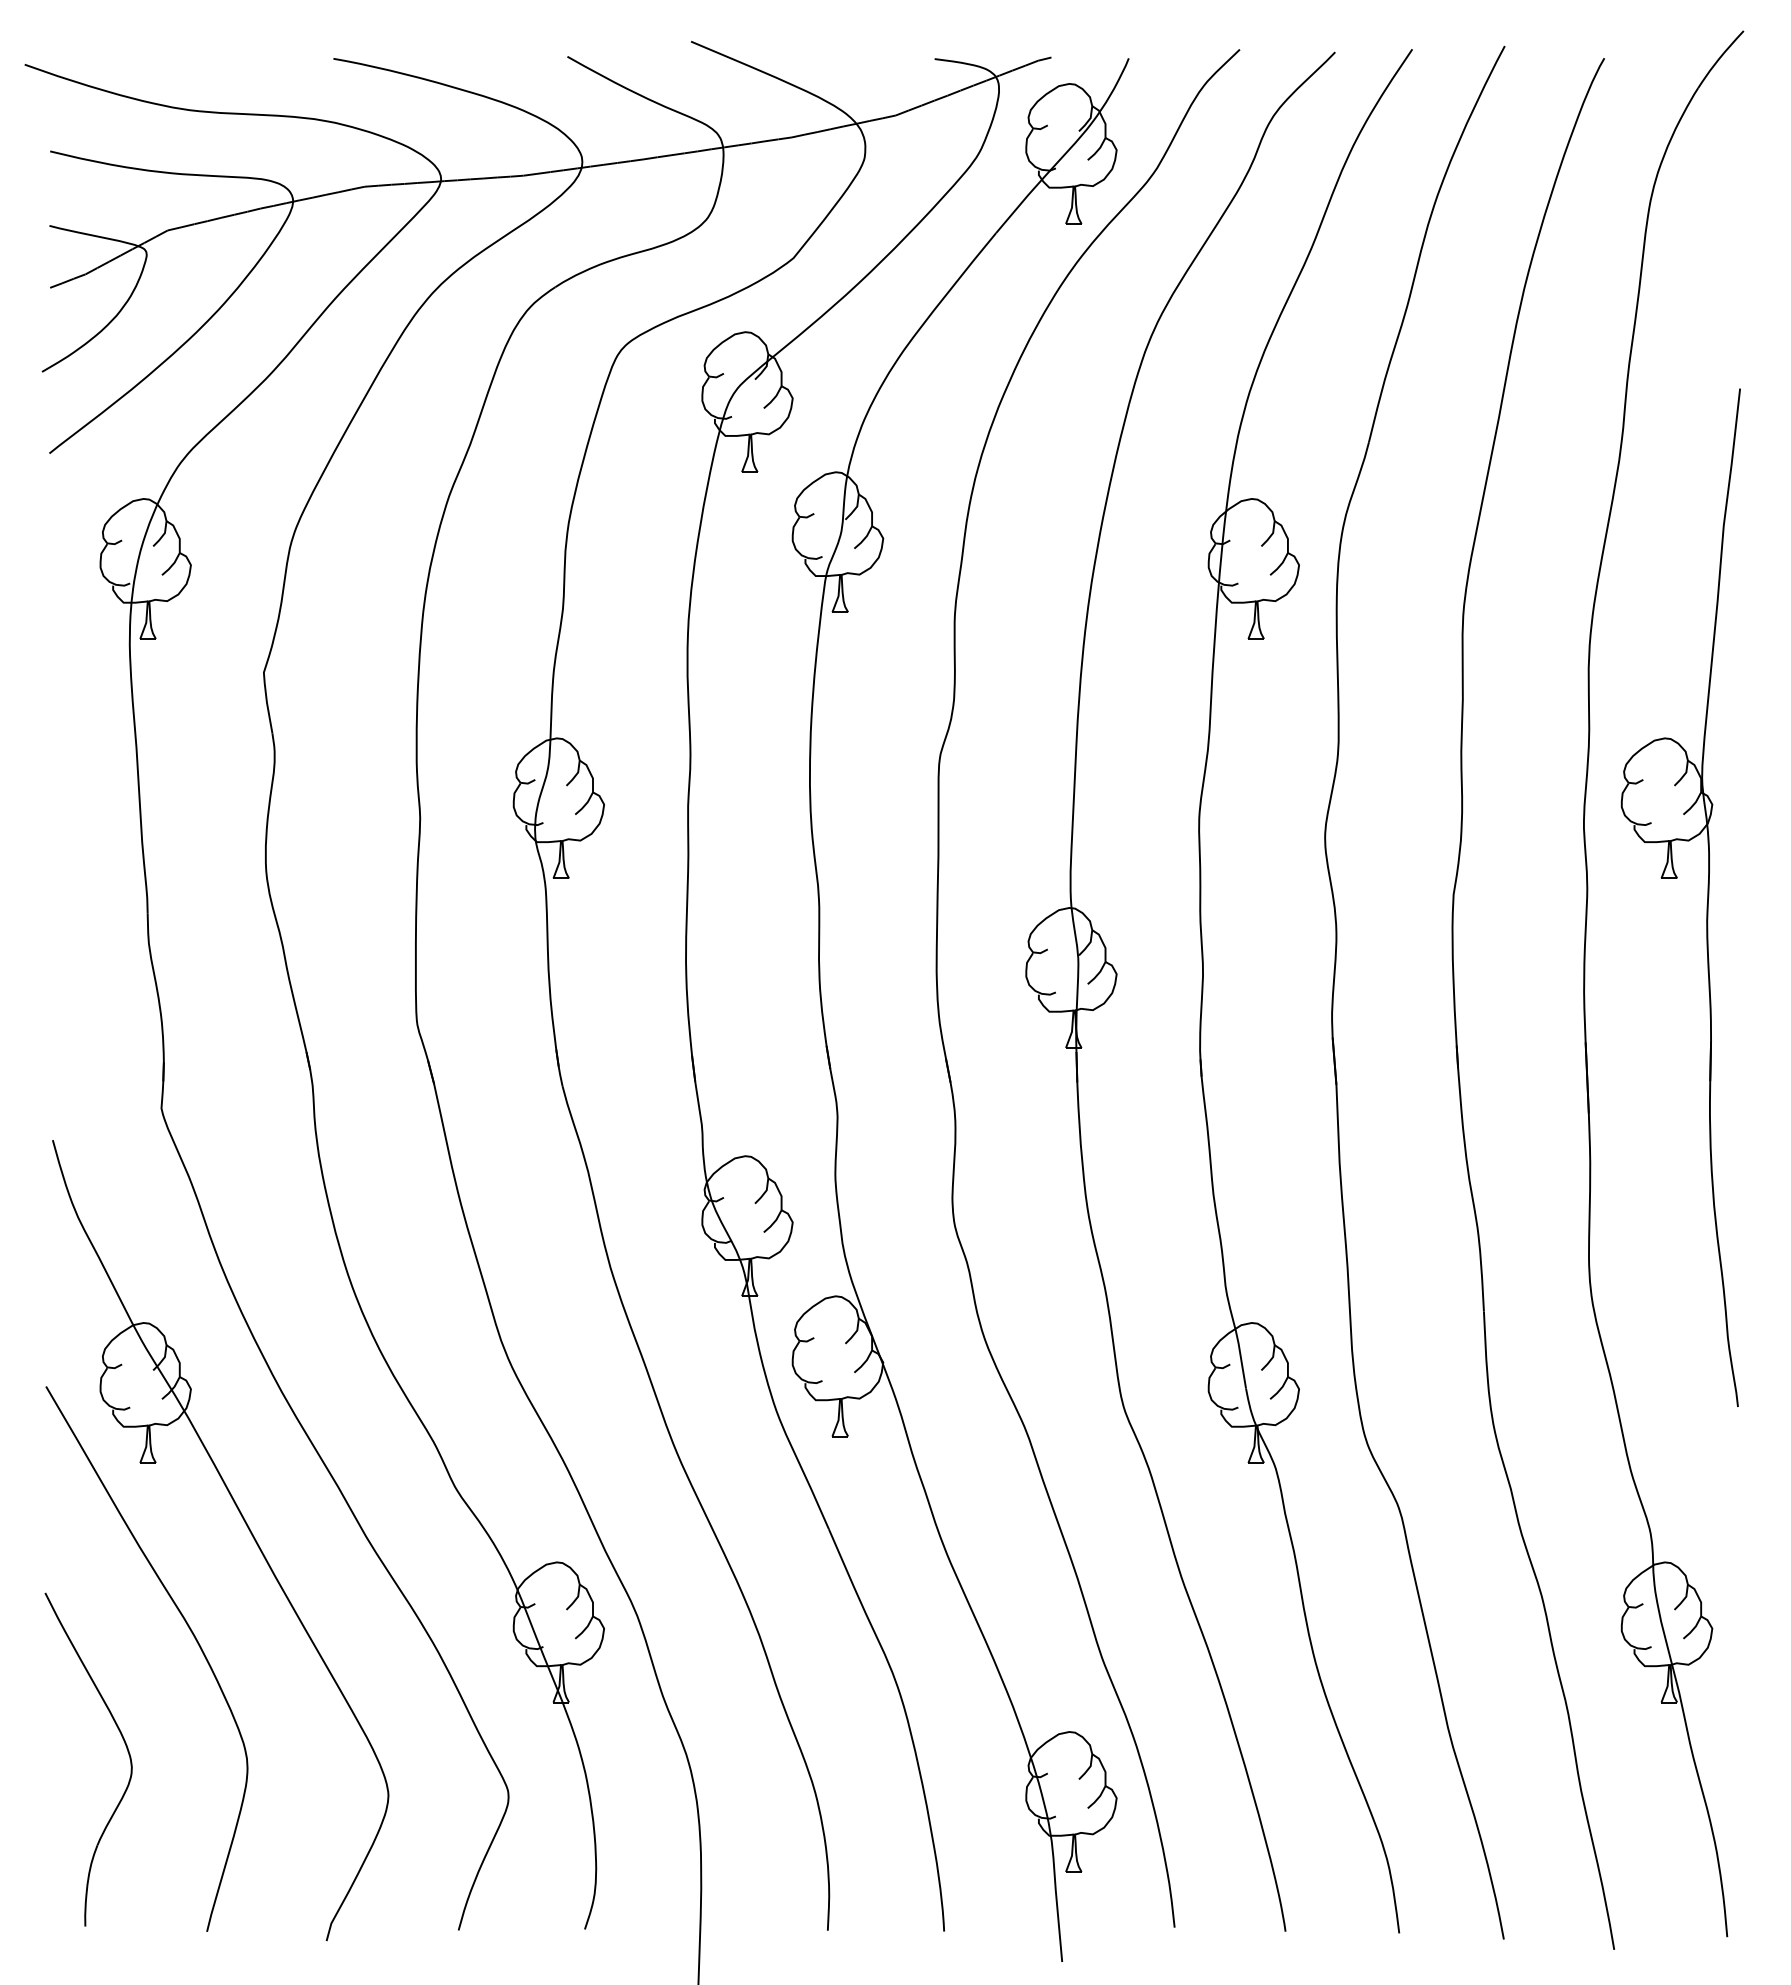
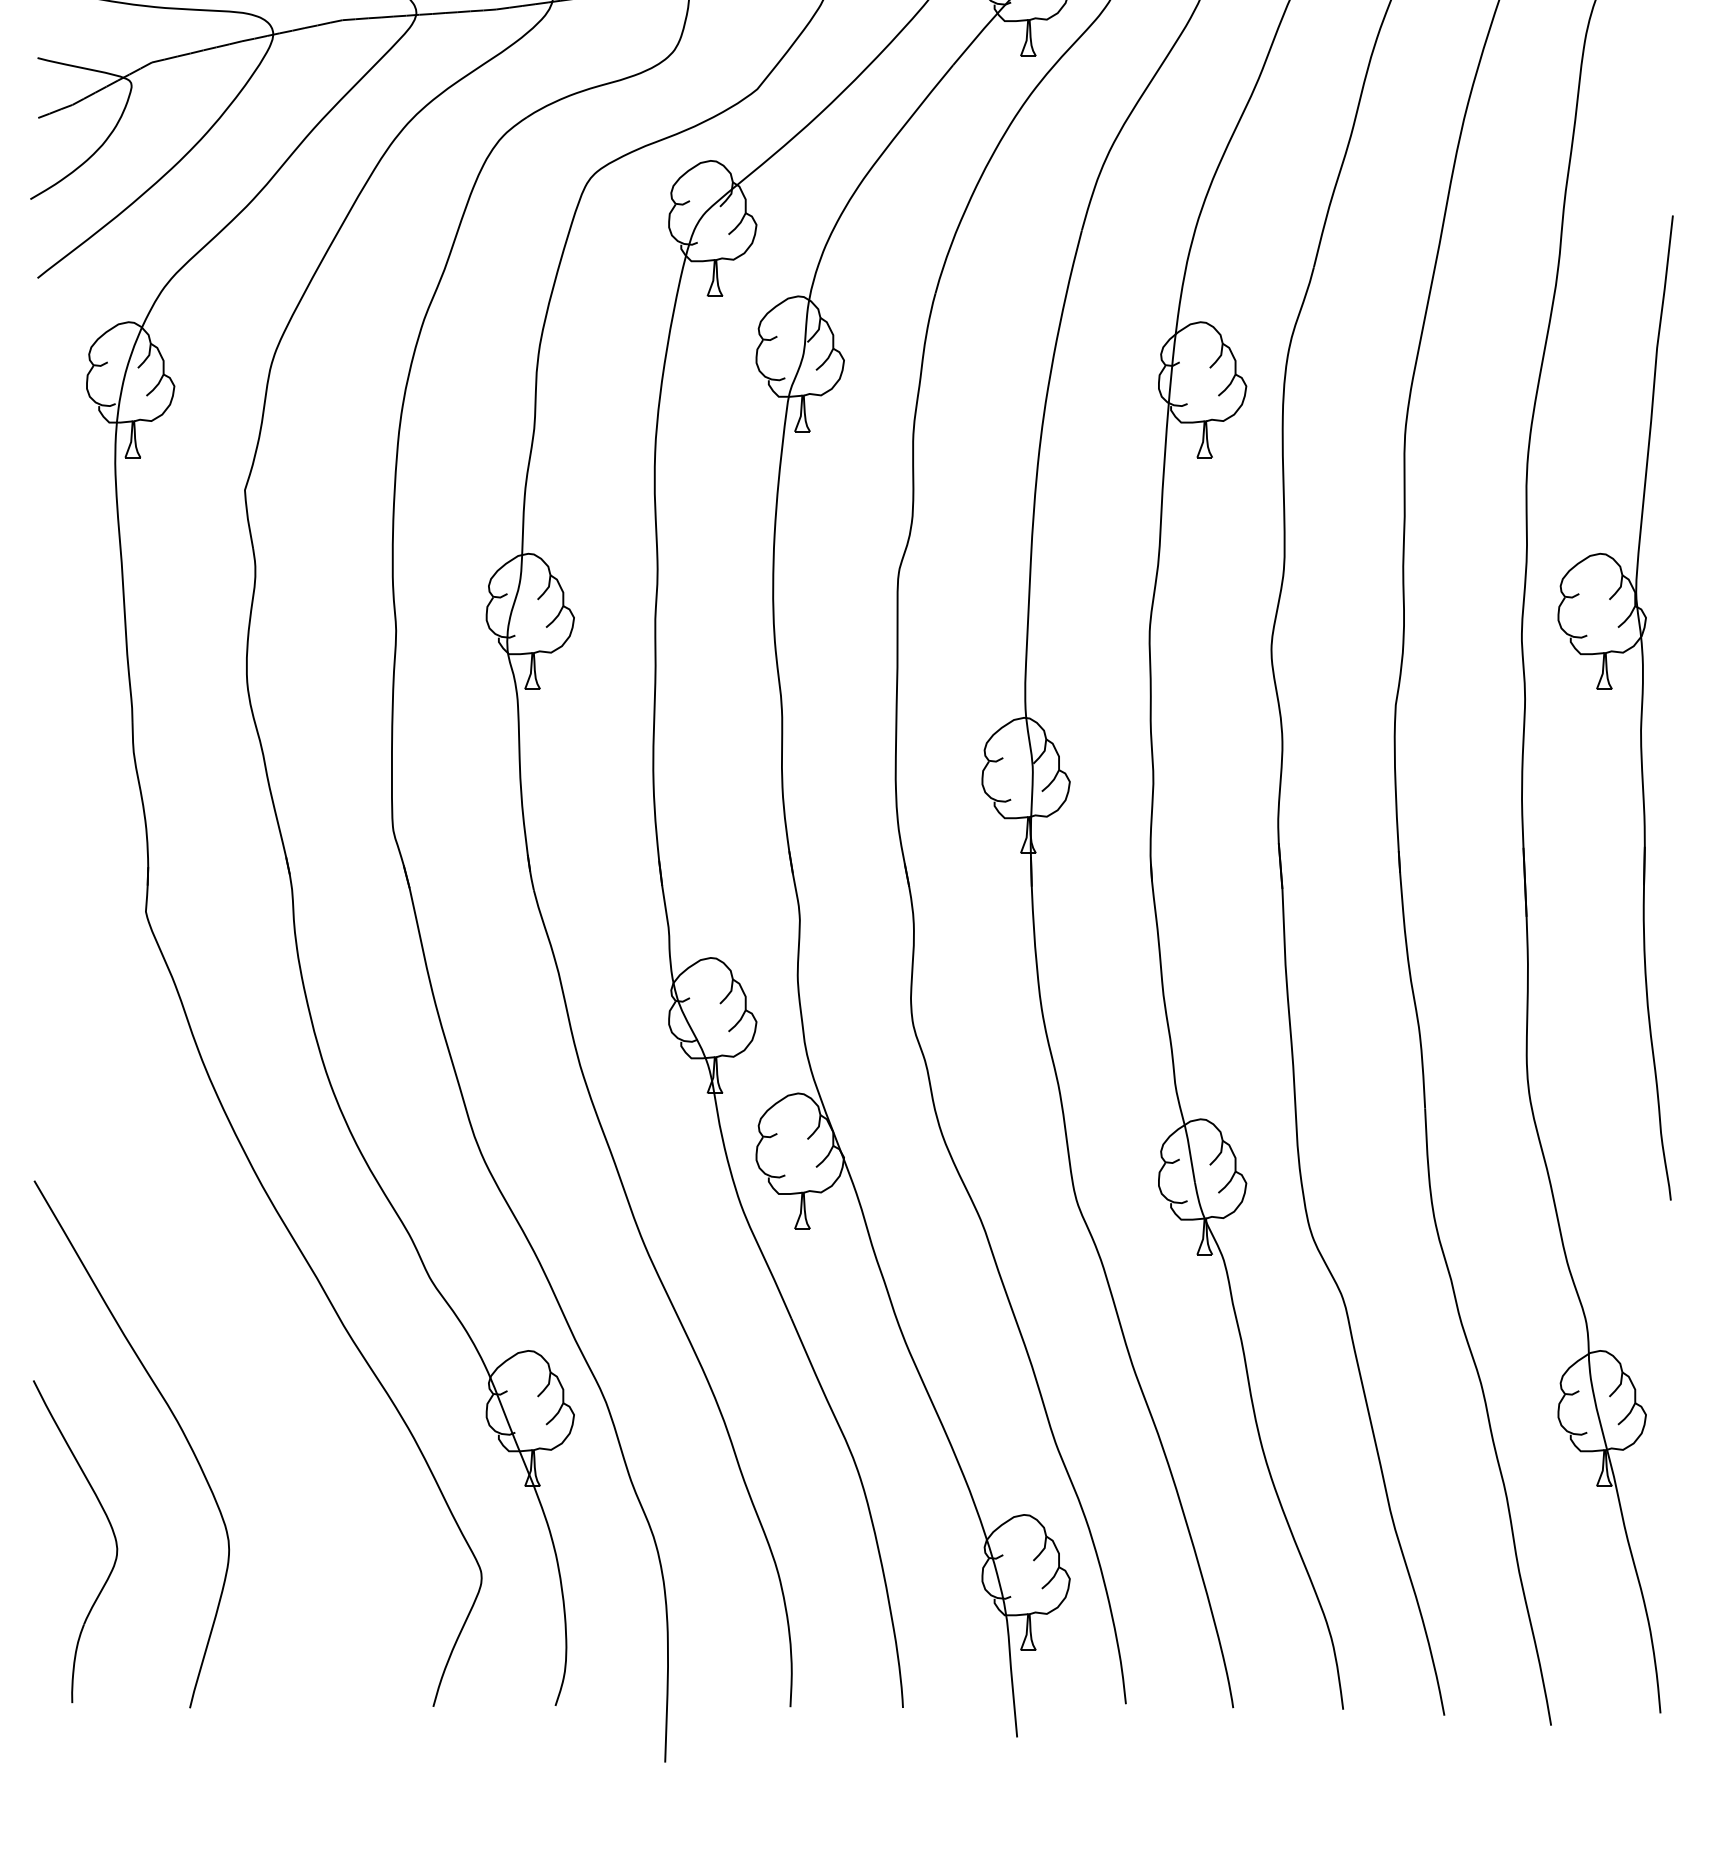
part: (246, 1526) -> (228, 1316), removed

